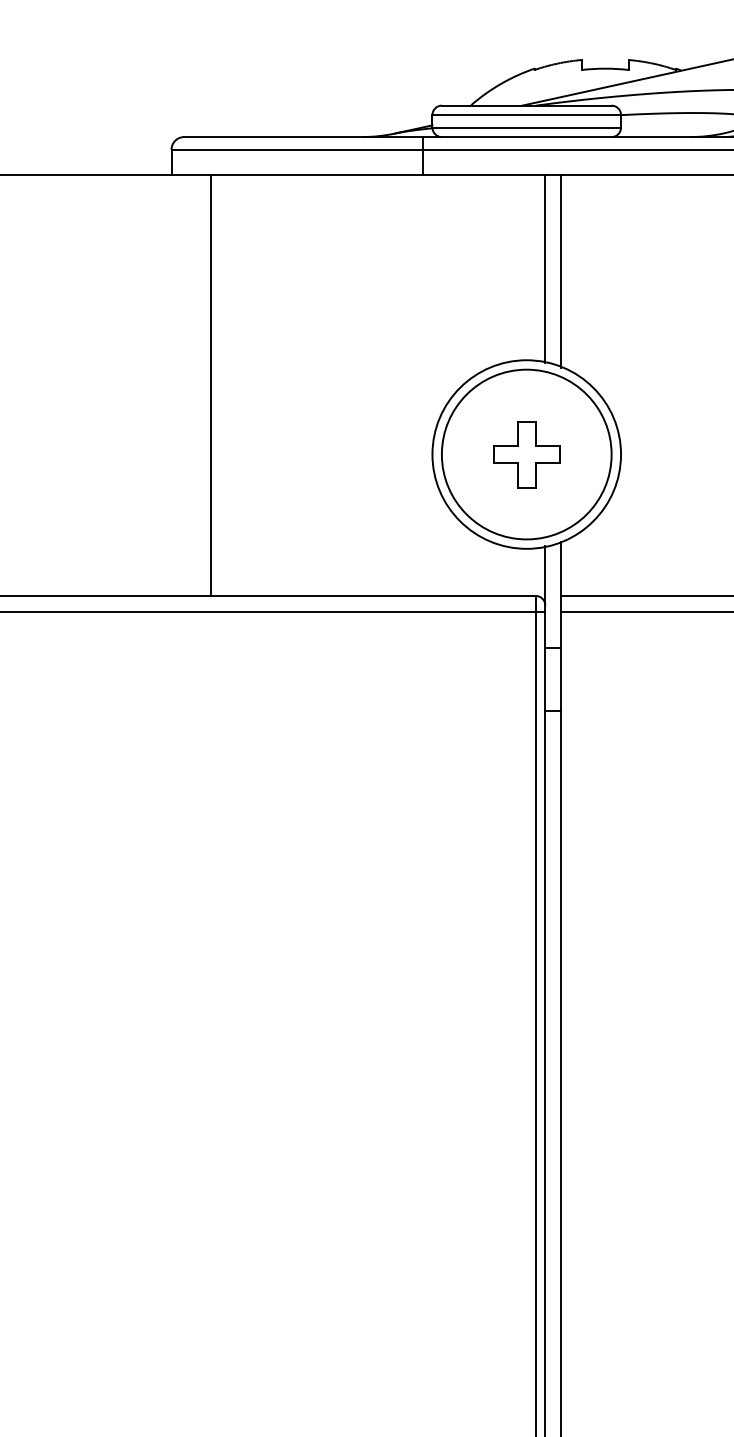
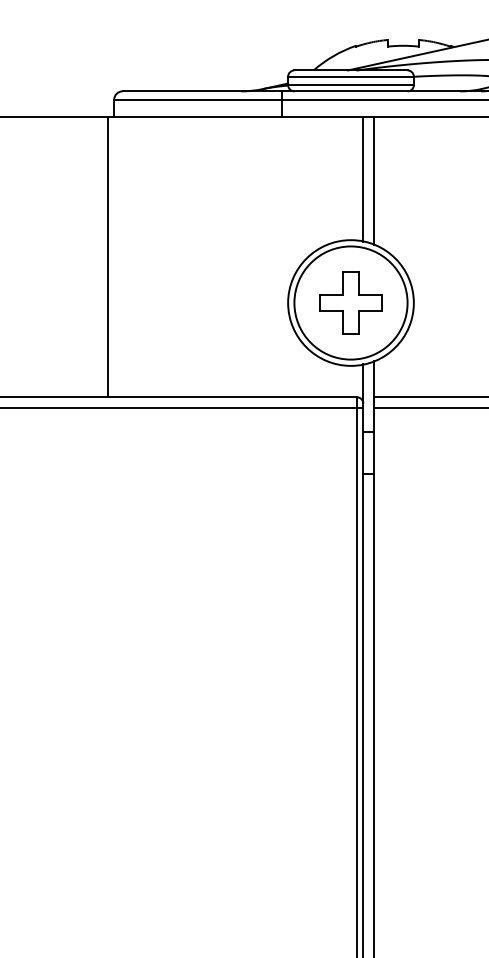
line: (211, 384) -> (107, 256), moved
part: (526, 453) -> (350, 302), size x1.43

